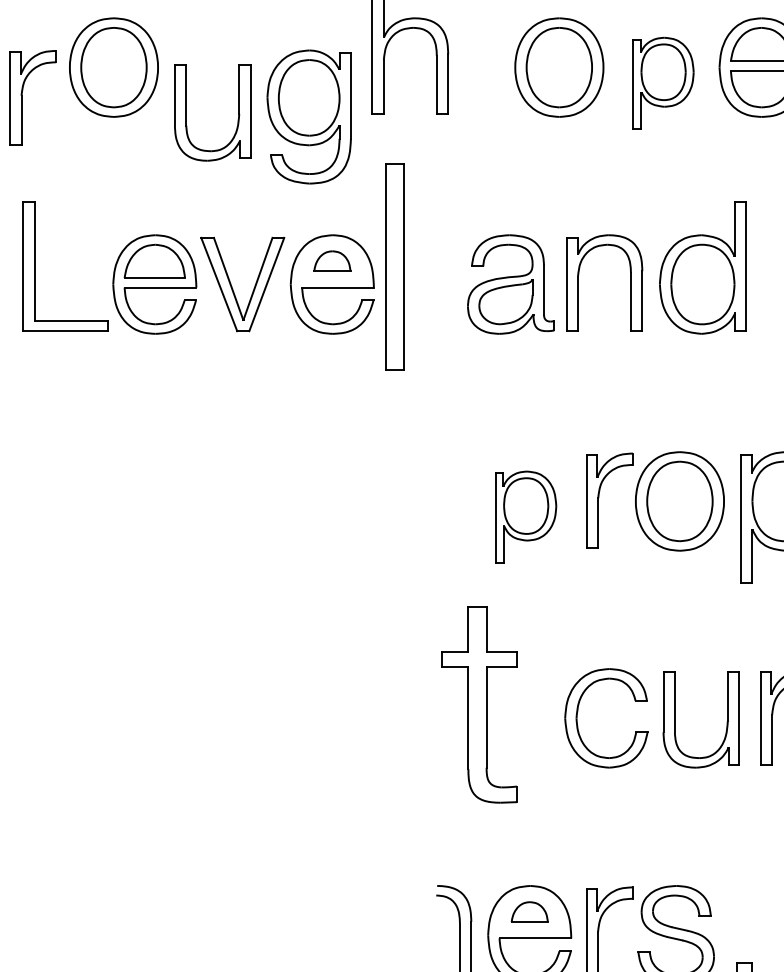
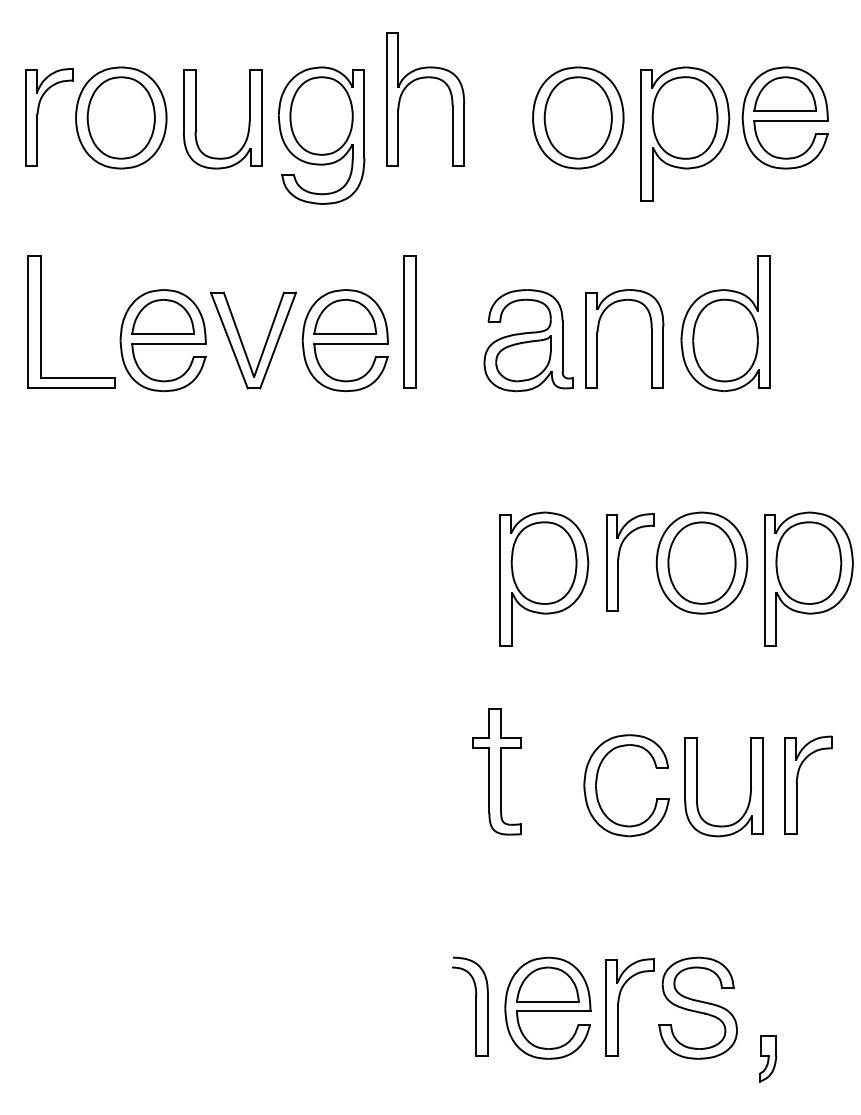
part: (663, 82) -> (685, 133), size x1.43
part: (22, 95) -> (38, 114), moved
part: (187, 112) -> (196, 119), moved
part: (309, 116) -> (321, 135), moved
part: (332, 261) -> (345, 316), size x1.67
part: (394, 265) -> (409, 321), size x0.62
part: (526, 516) -> (544, 578), size x1.43
part: (479, 704) -> (496, 771), size x0.62
part: (529, 912) -> (547, 984), size x1.67

